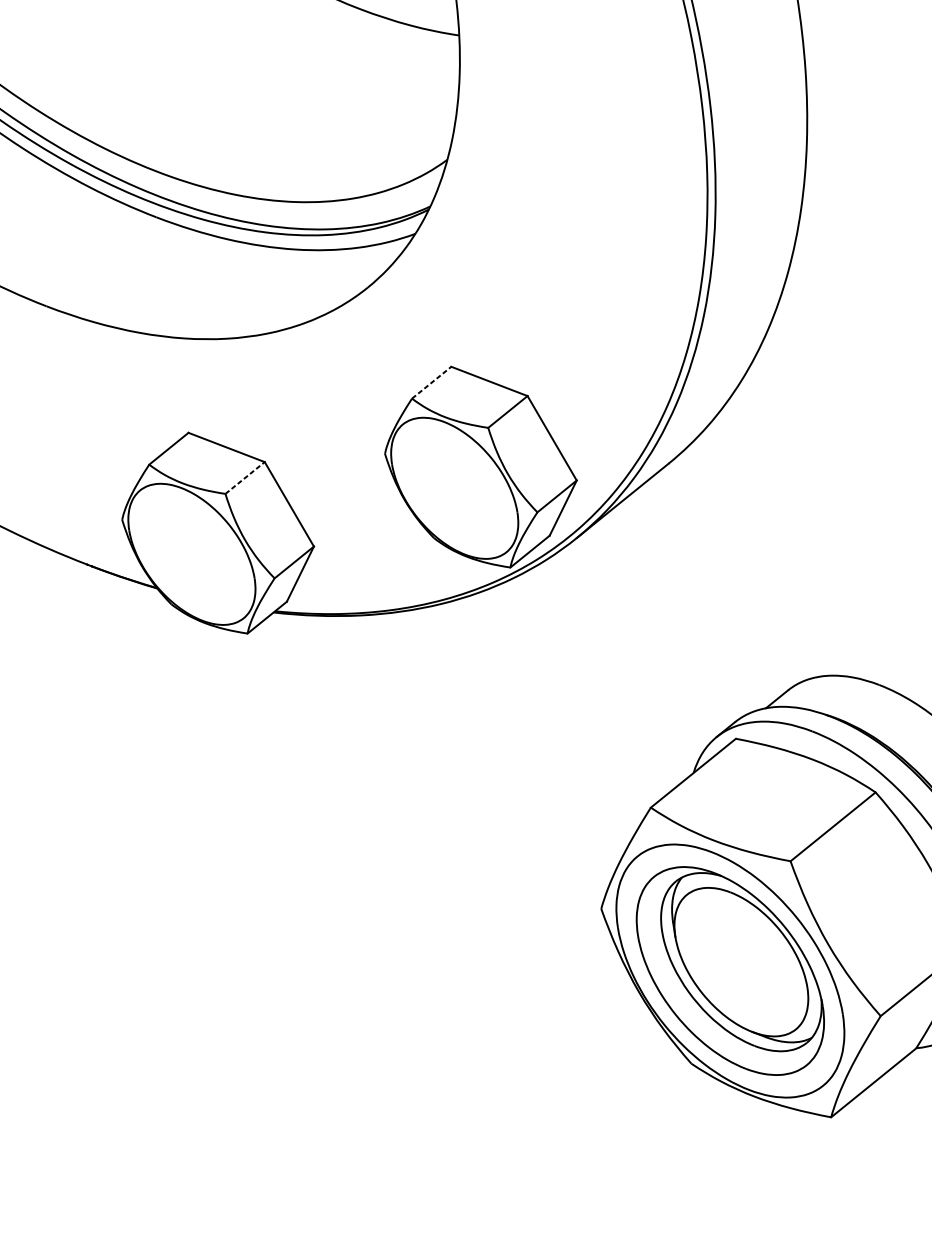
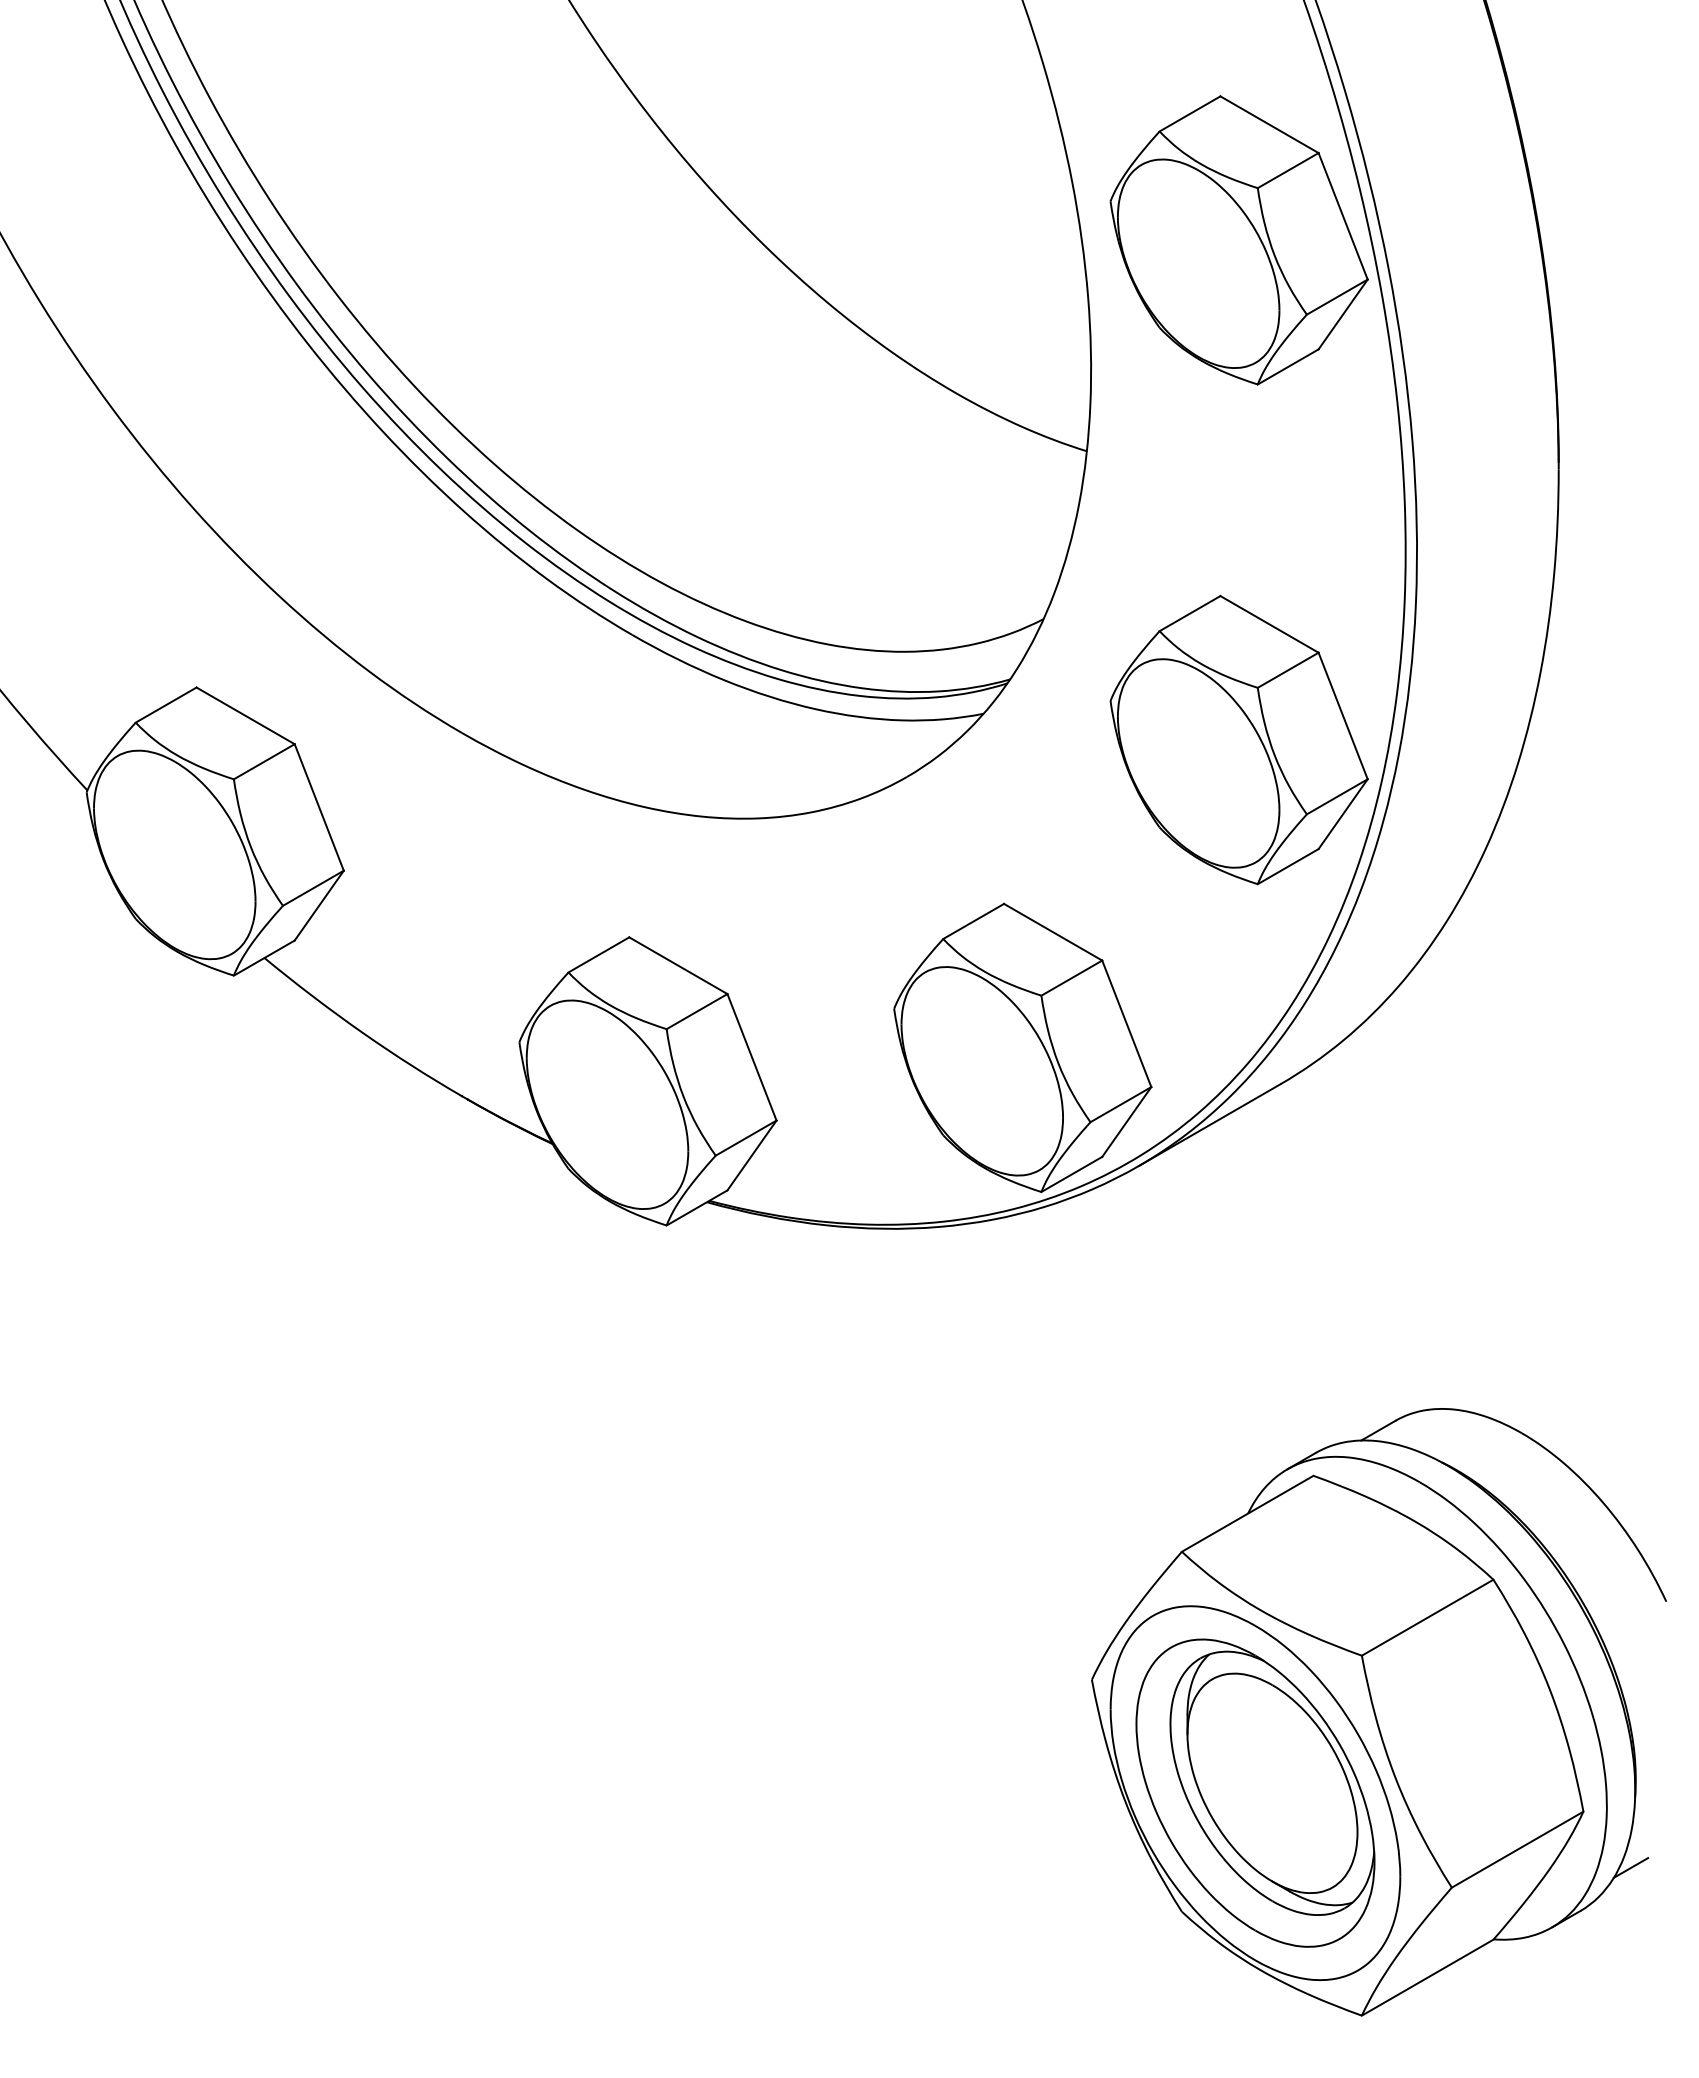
part: (599, 223) -> (1238, 739), added
line: (432, 382) -> (974, 921), dashed -> solid
line: (245, 477) -> (697, 1011), dashed -> solid

